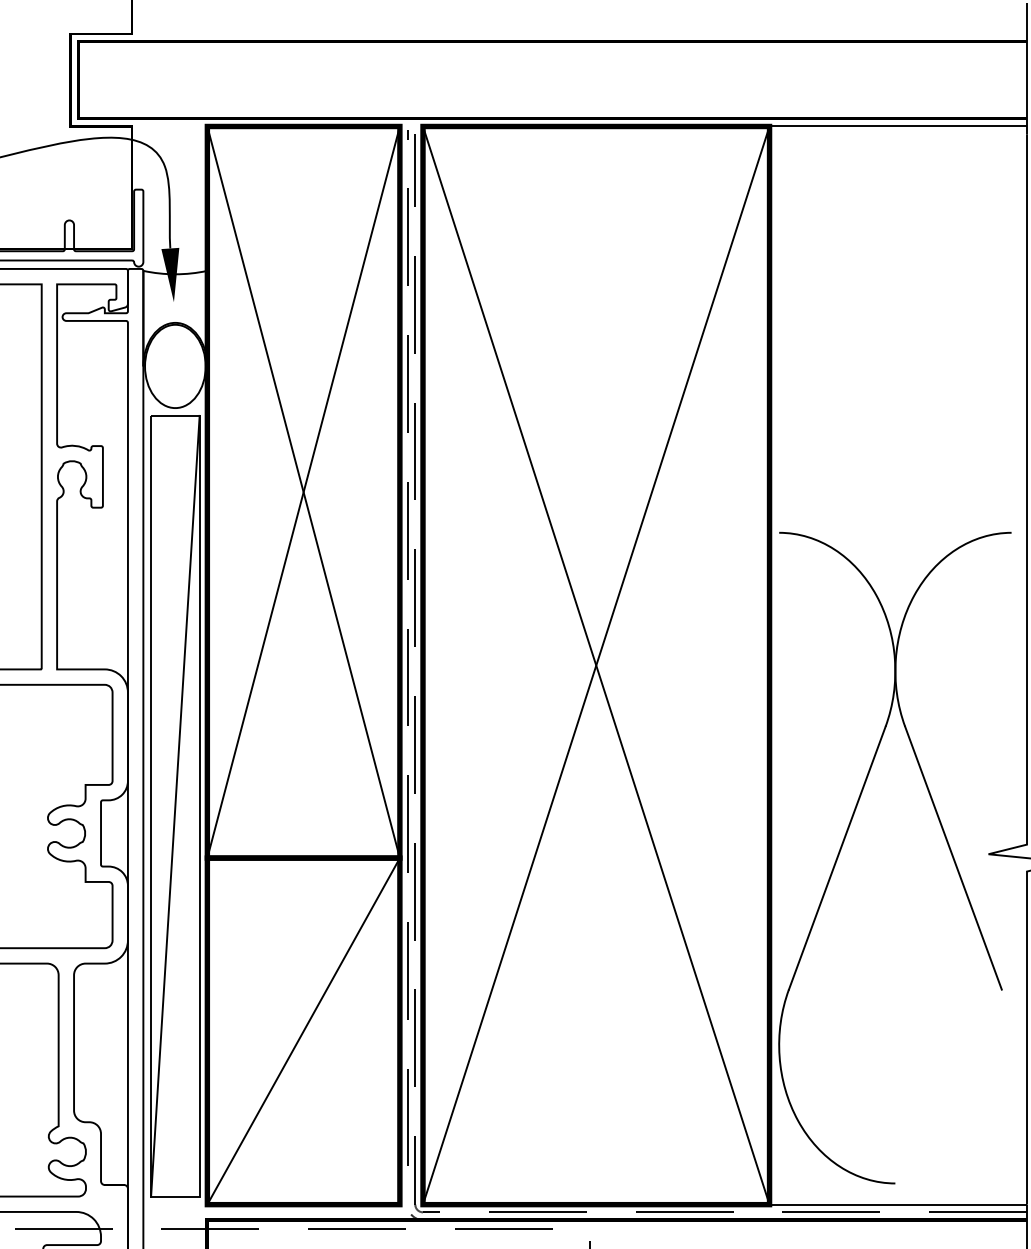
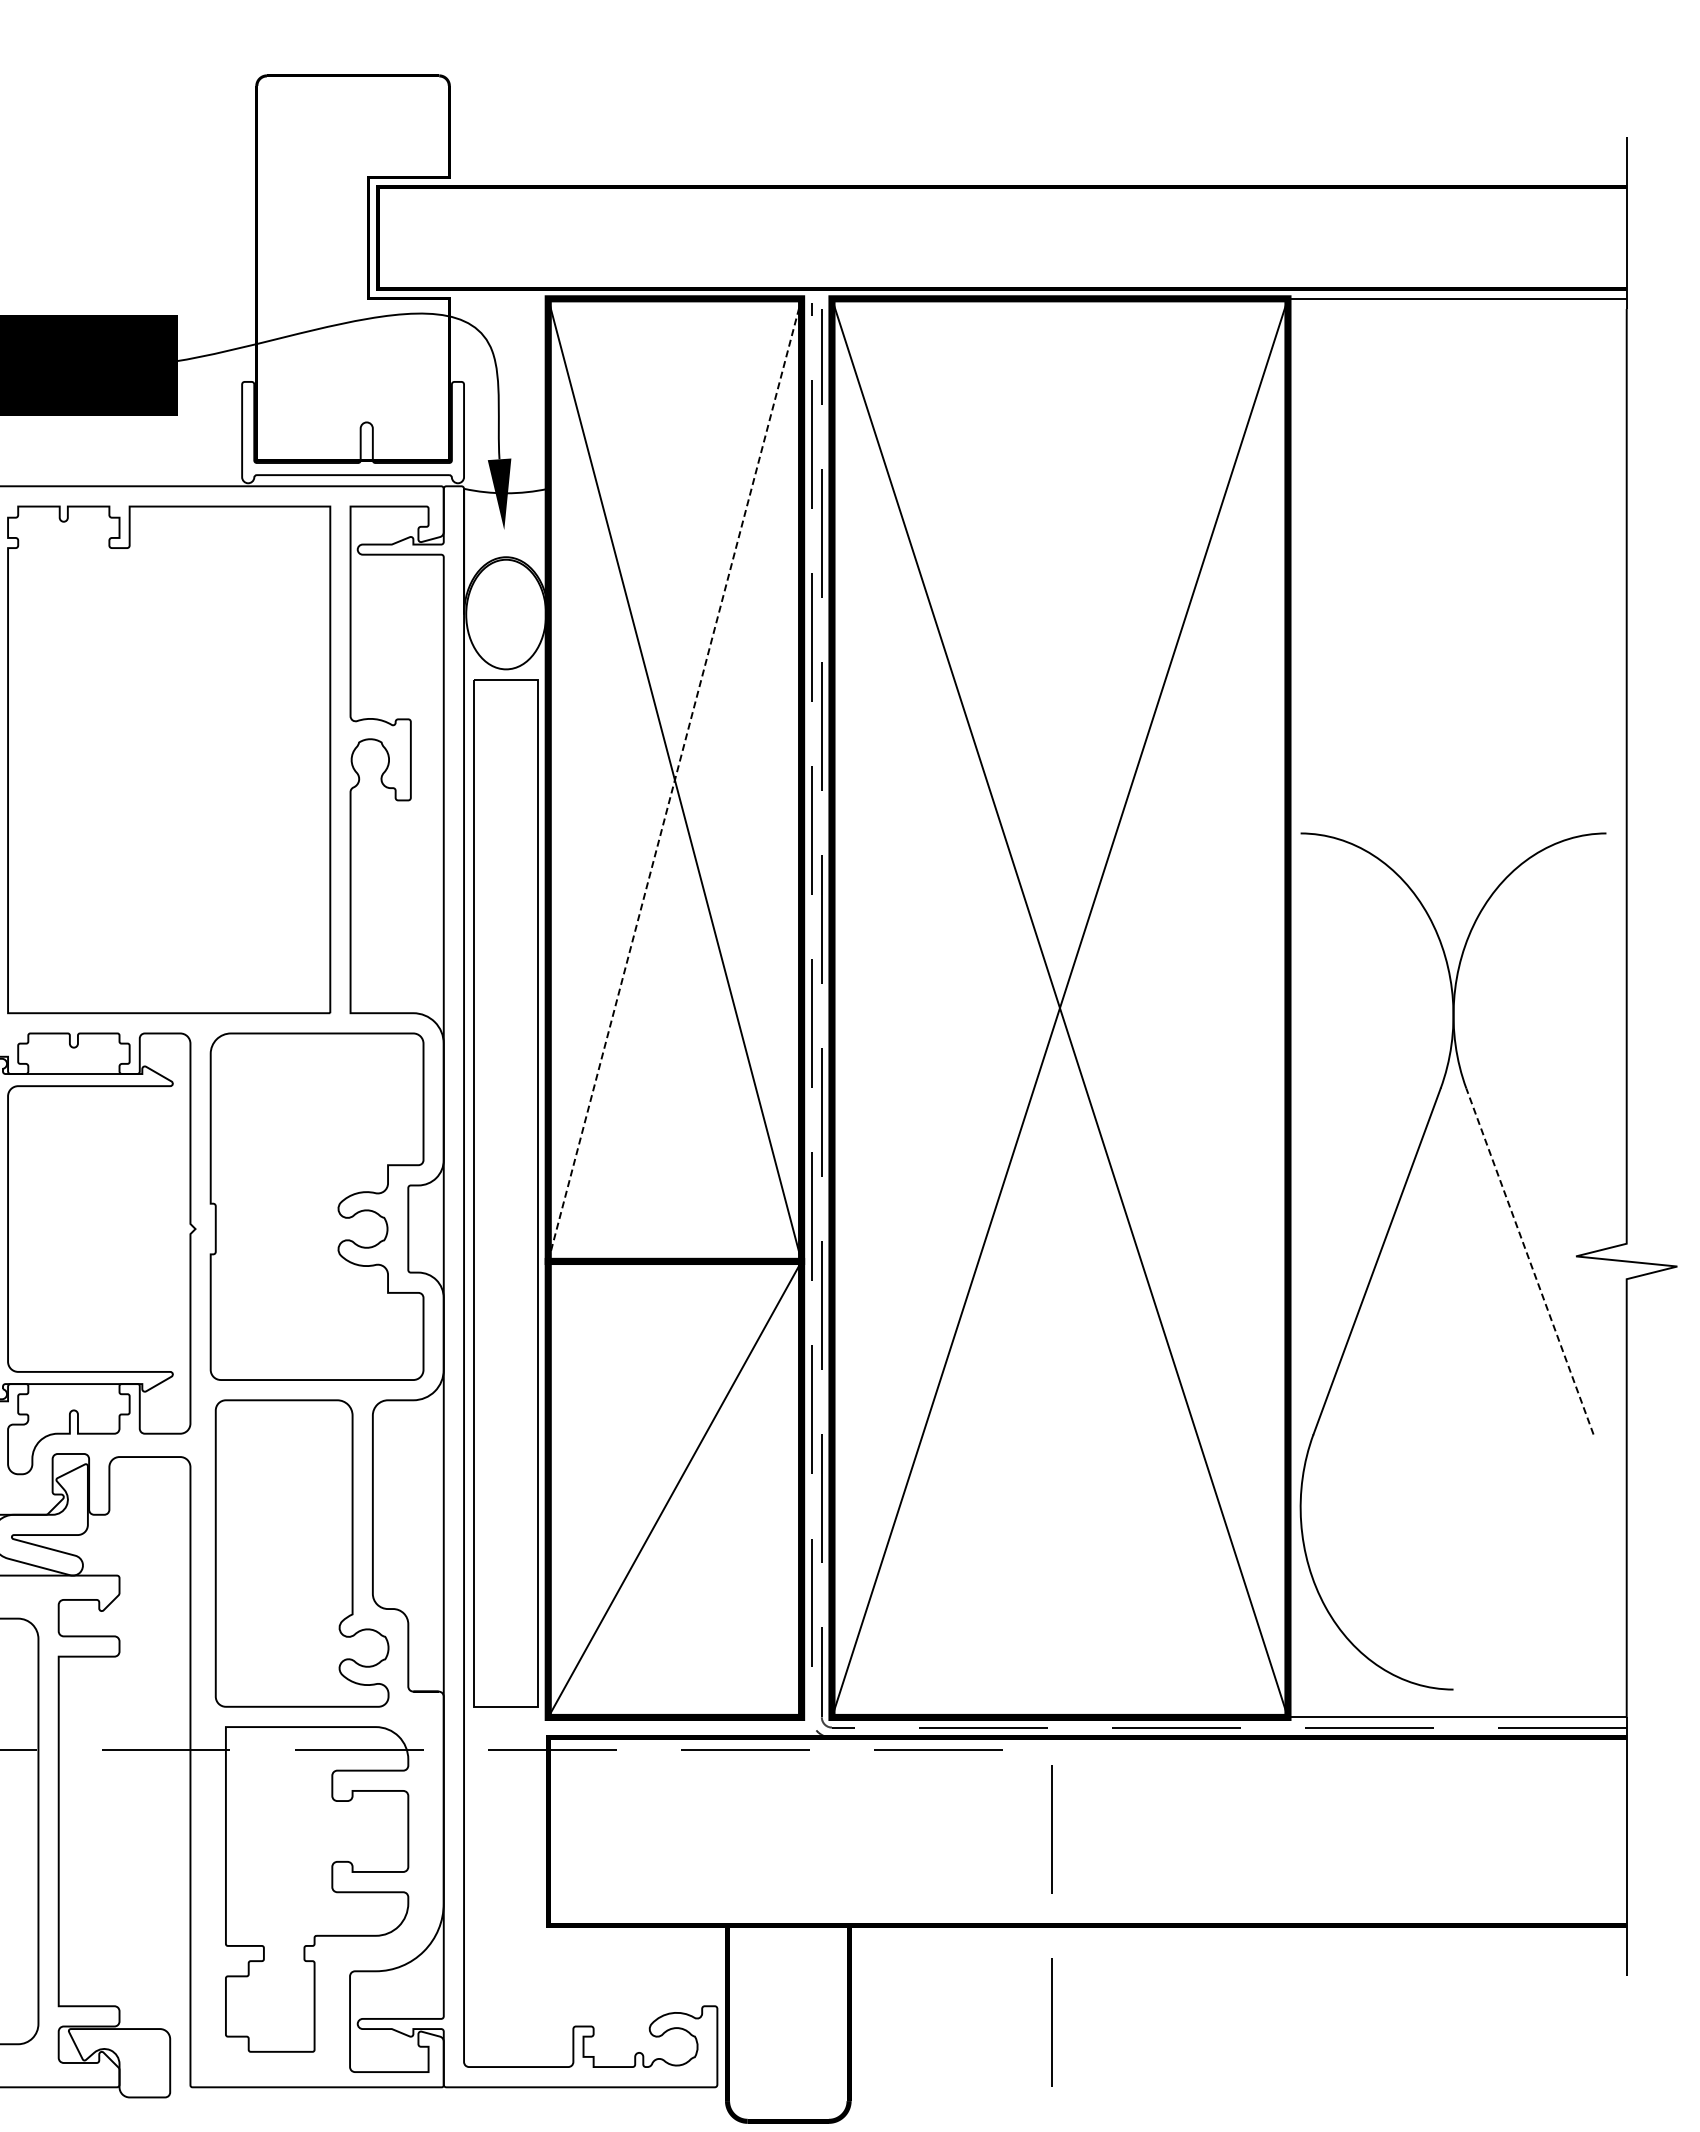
line: (303, 492) -> (674, 780), solid -> dashed
line: (175, 806) -> (506, 1193), removed
line: (953, 858) -> (1529, 1261), solid -> dashed

